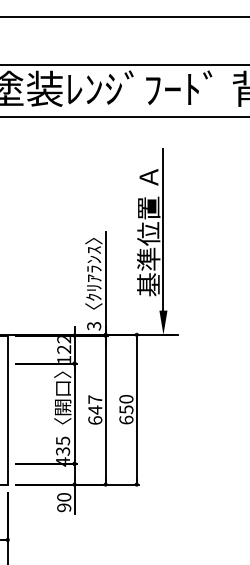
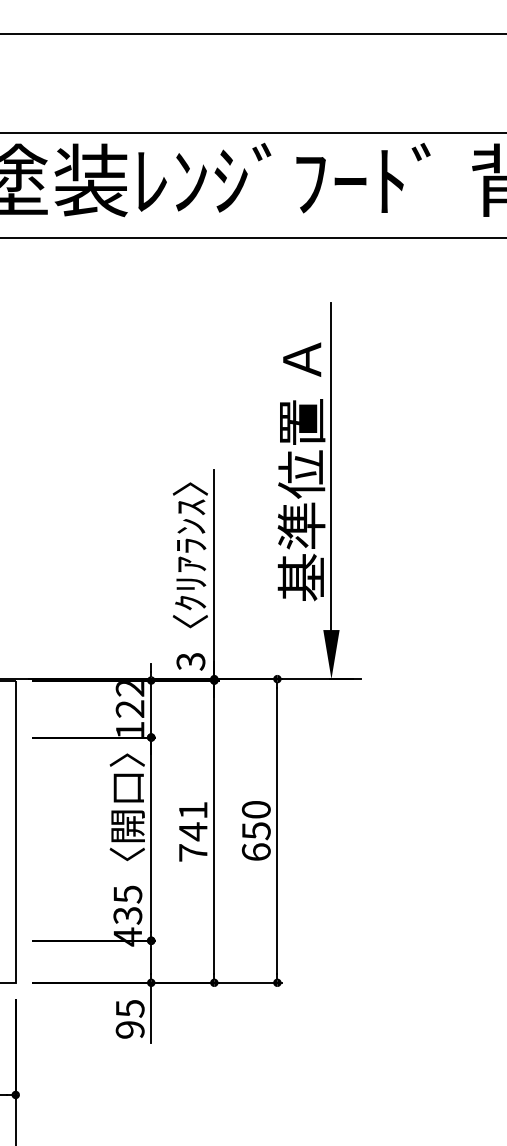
text: (95, 409) -> (193, 830), 647 -> 741
text: (64, 497) -> (130, 1008), 90 -> 95

